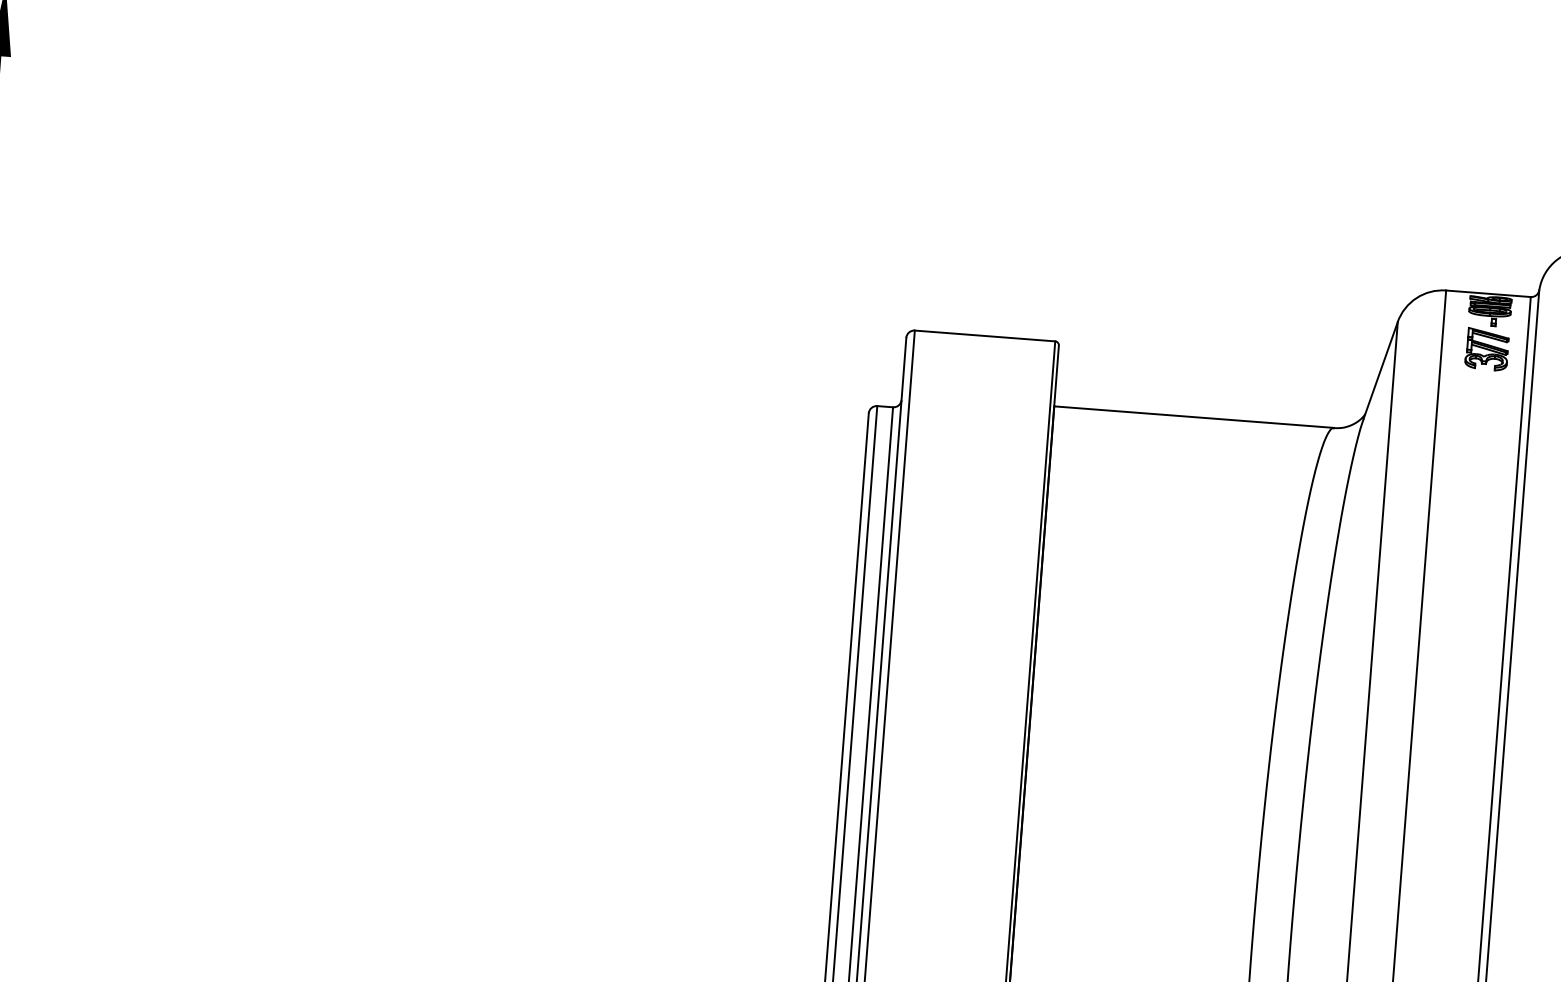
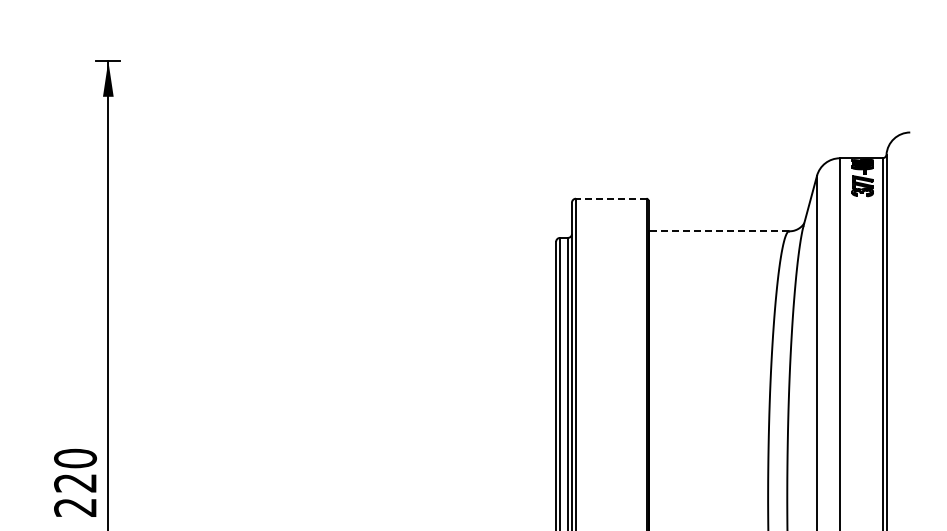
line: (983, 335) -> (610, 198), solid -> dashed
line: (1193, 417) -> (718, 231), solid -> dashed

